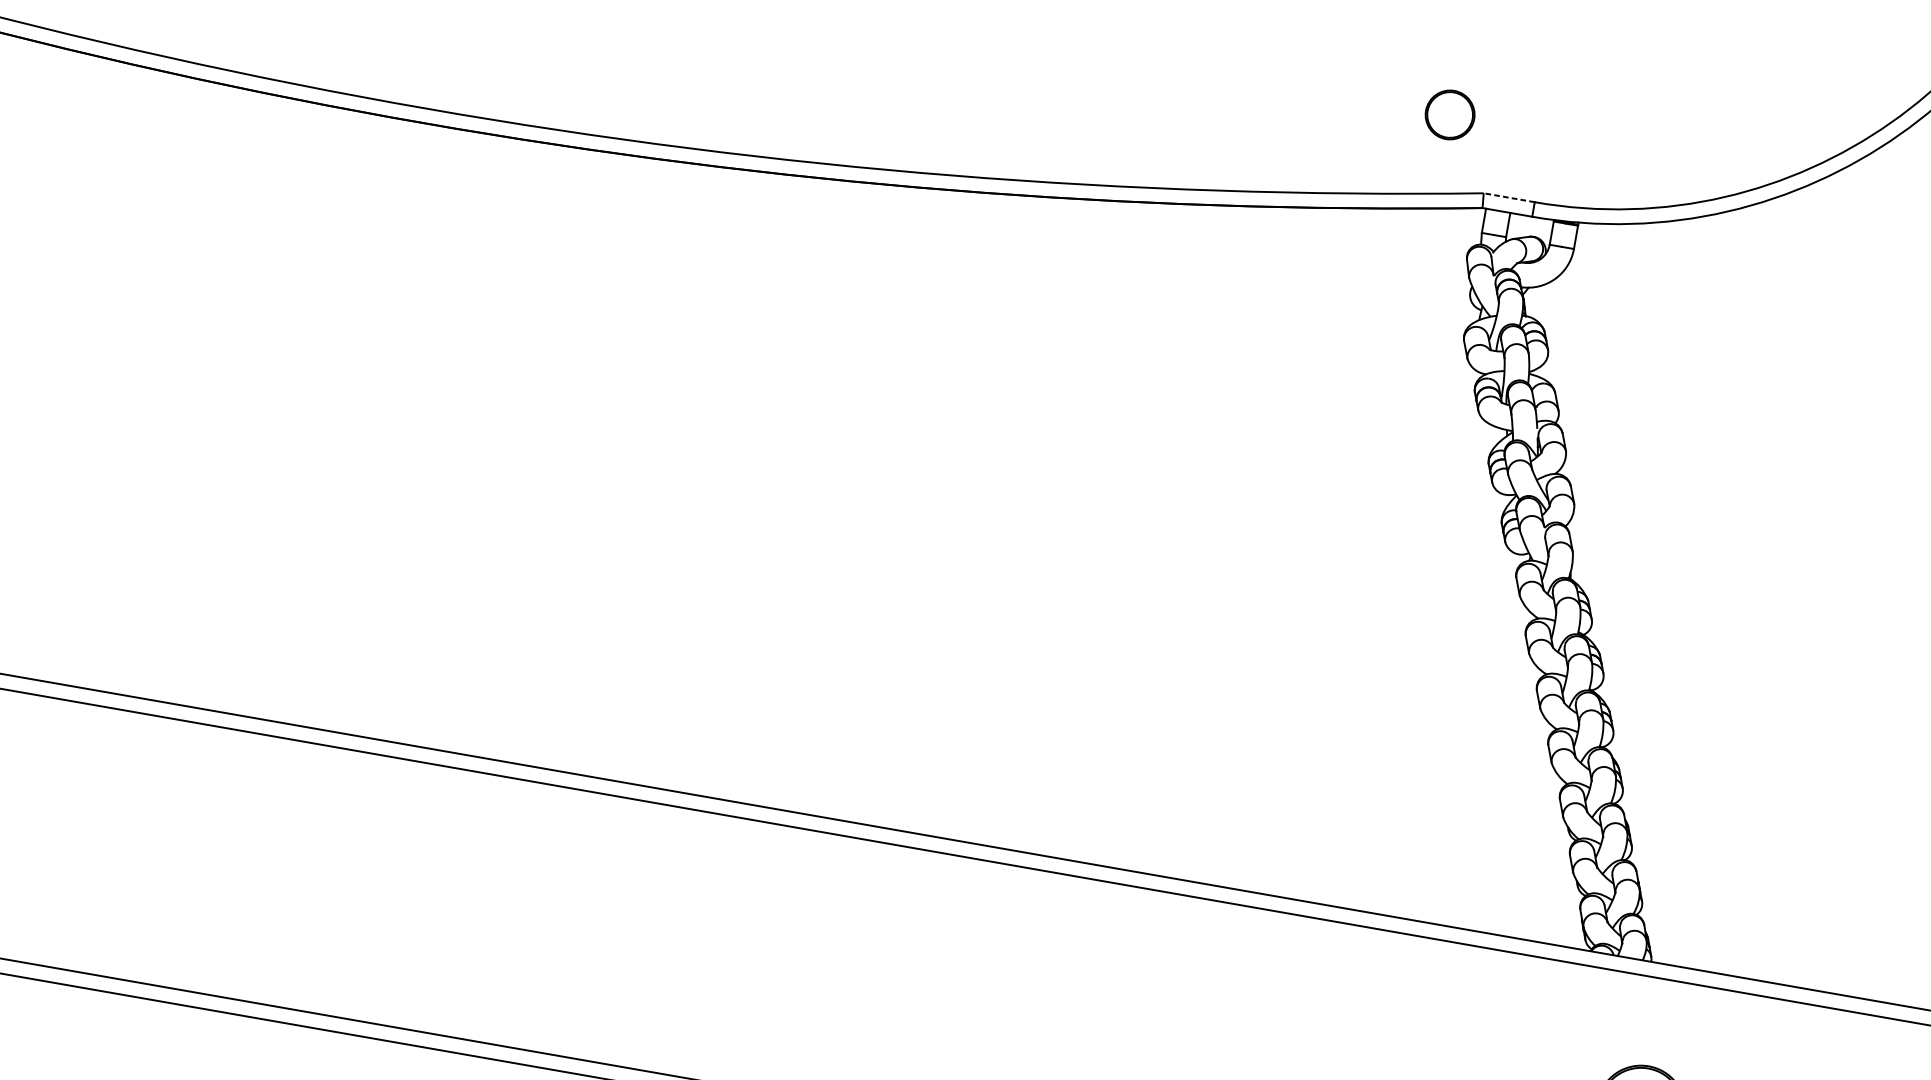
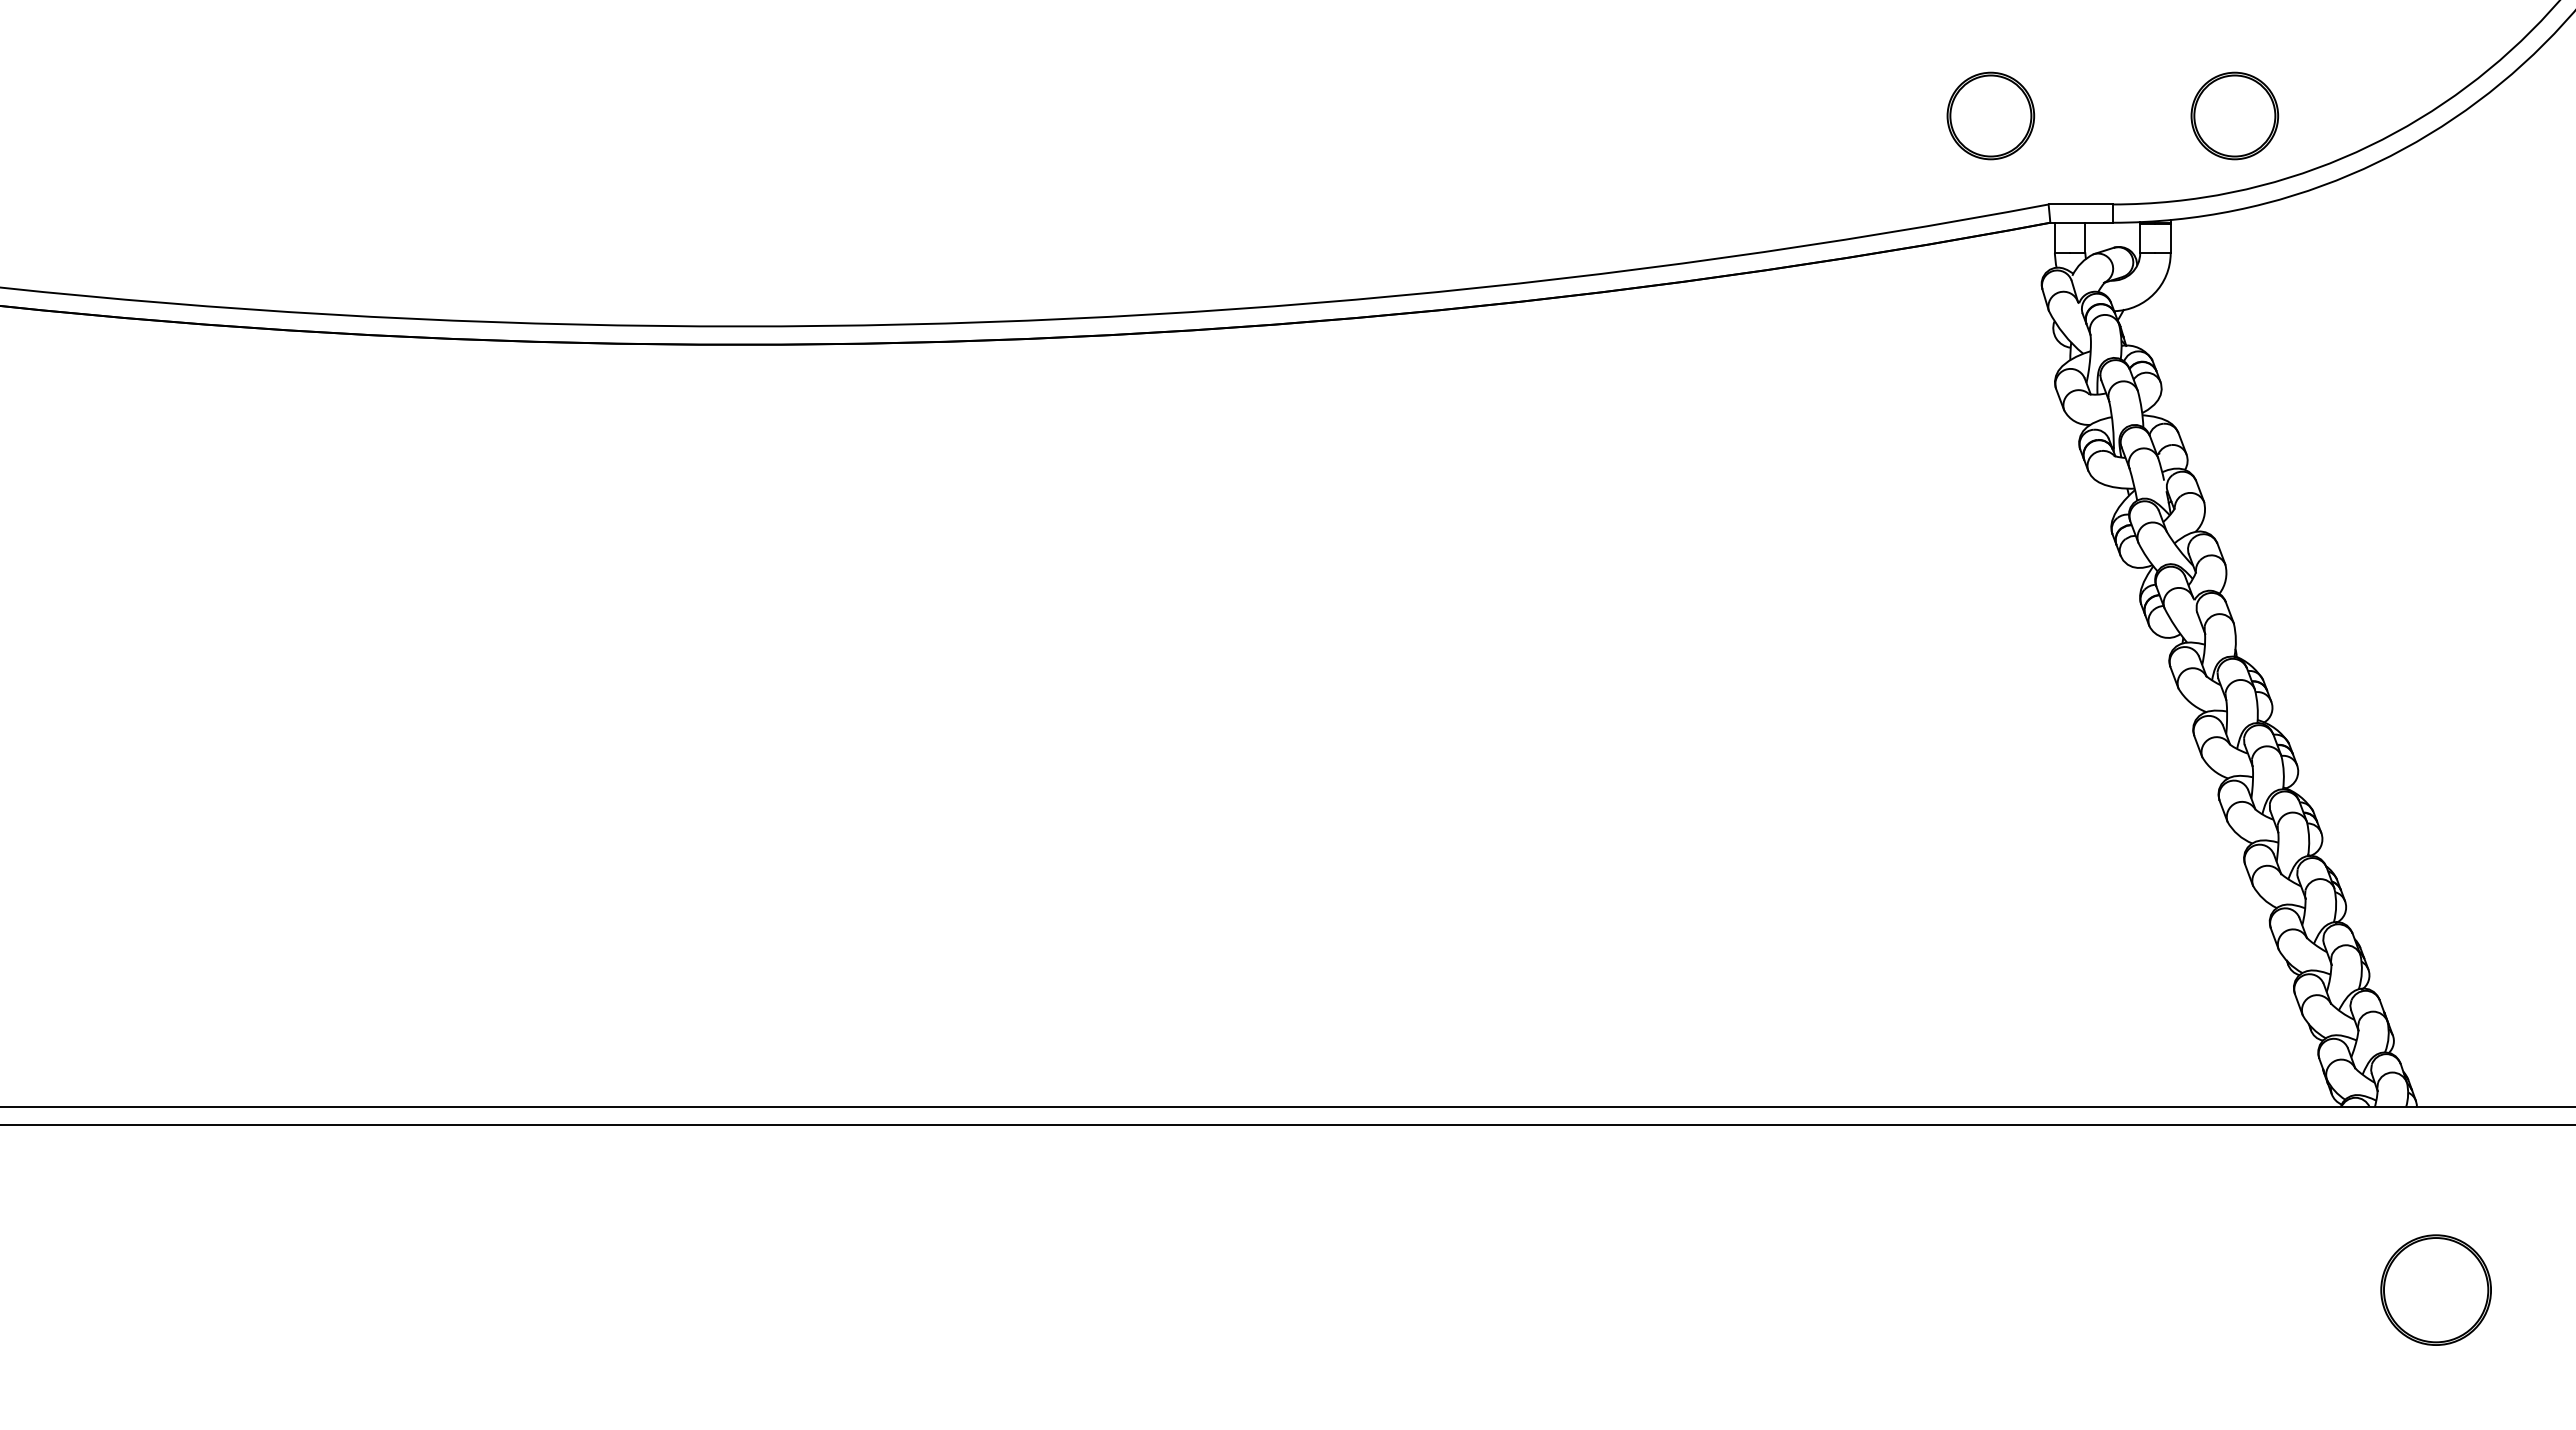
part: (1449, 114) -> (1990, 115), size x1.43
part: (1643, 148) -> (2234, 115), added
line: (1509, 197) -> (2080, 204), dashed -> solid

